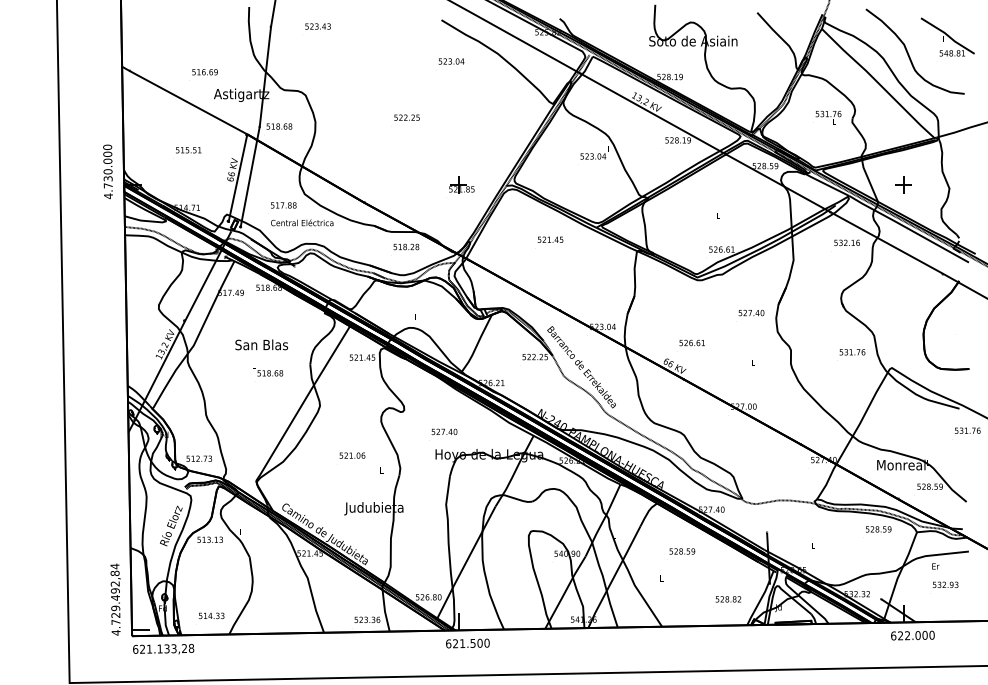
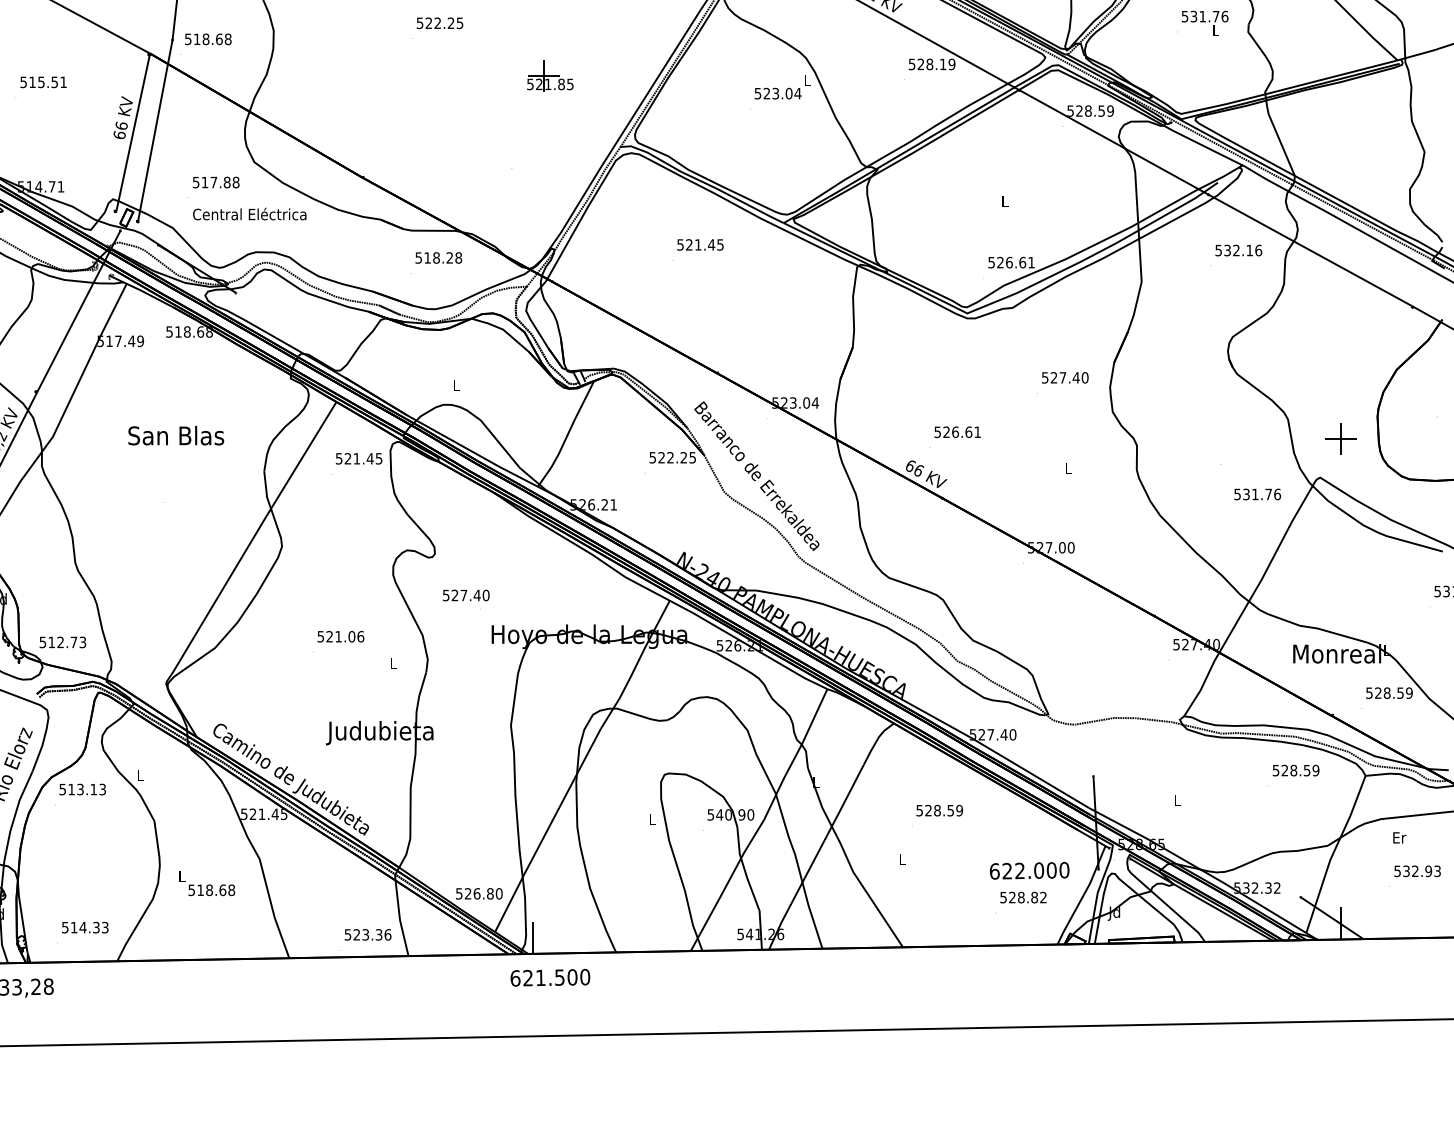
part: (461, 184) -> (549, 75), moved
part: (903, 184) -> (1341, 438), moved
text: (852, 352) -> (1257, 494), moved
text: (268, 372) -> (208, 888), moved
text: (444, 431) -> (466, 594), moved
text: (912, 635) -> (1028, 870), moved

